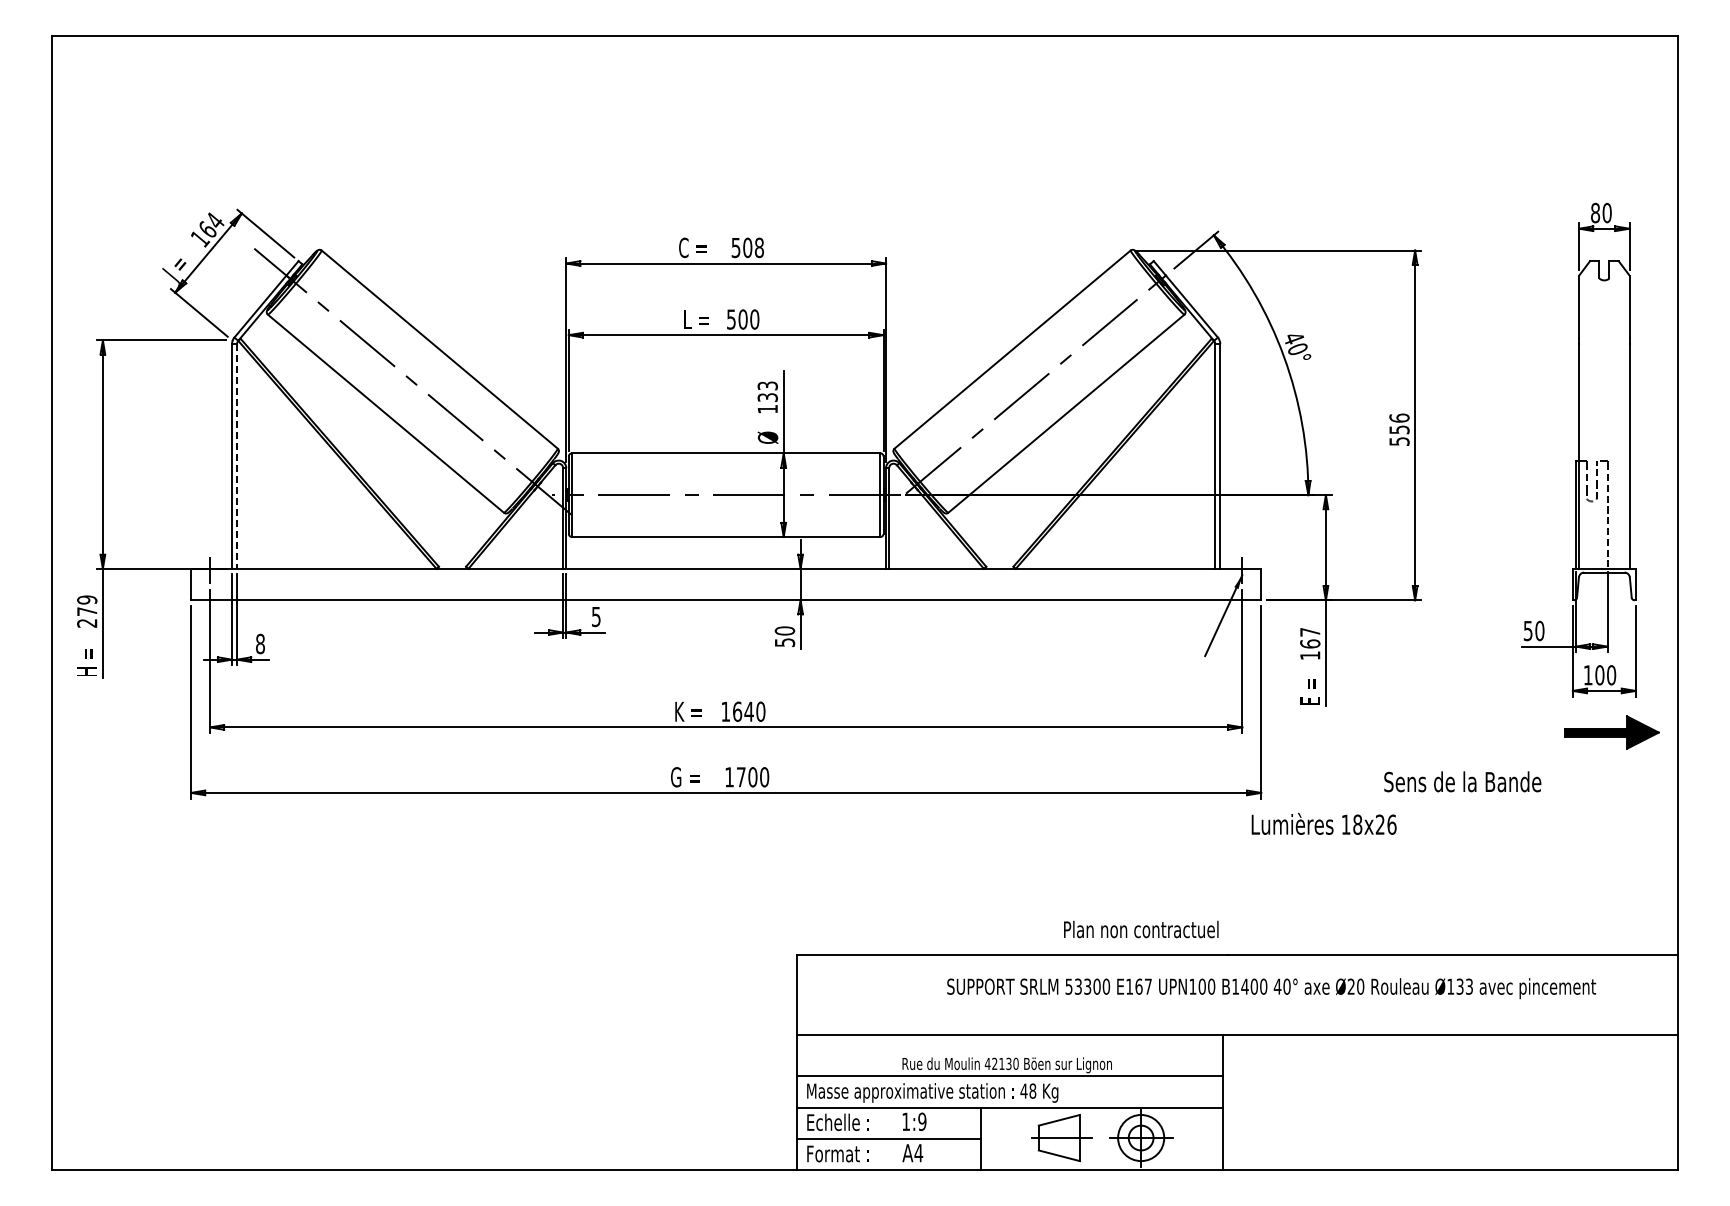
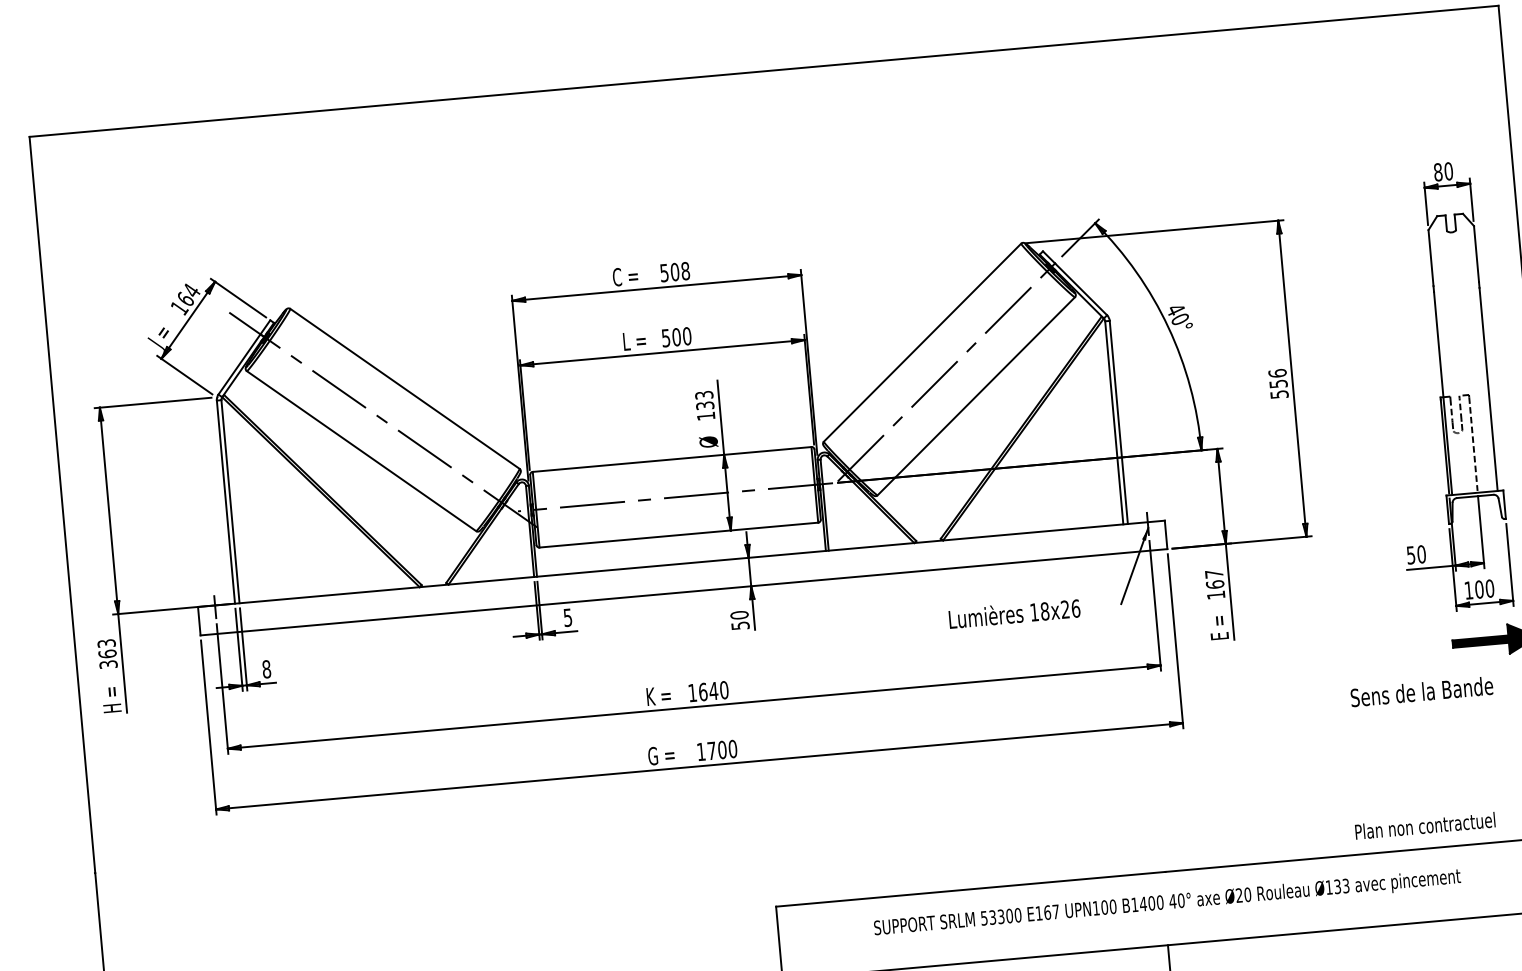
line: (237, 456) -> (230, 501), dashed -> solid
text: (87, 611) -> (107, 653), 279 -> 363
text: (1462, 781) -> (1421, 691), moved
text: (1323, 823) -> (1013, 613), moved
text: (1141, 929) -> (1425, 825), moved
text: (1271, 988) -> (1167, 903), moved

